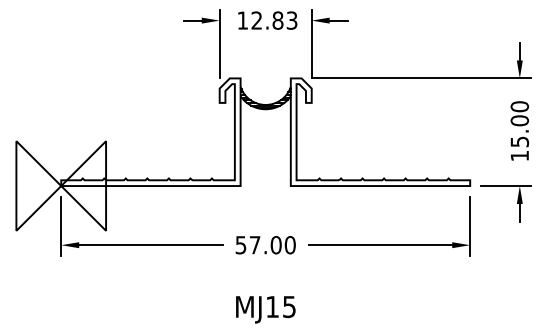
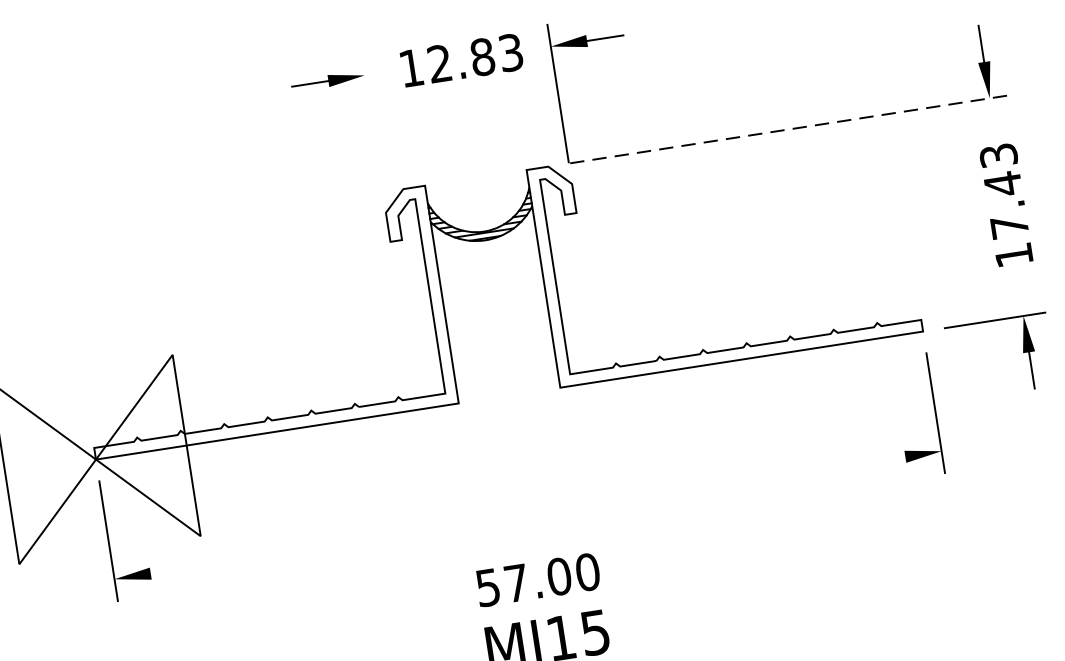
line: (219, 43) -> (371, 121), removed
line: (421, 78) -> (790, 129), solid -> dashed
text: (519, 124) -> (1003, 191), 15.00 -> 17.43
line: (150, 245) -> (295, 551), removed
text: (265, 245) -> (537, 580), moved
line: (380, 245) -> (760, 479), removed

